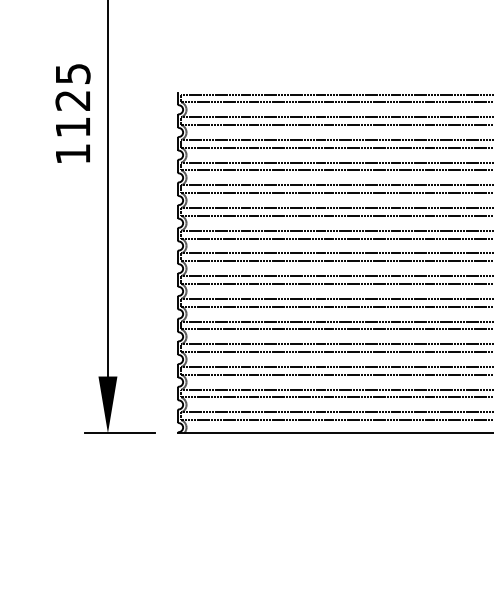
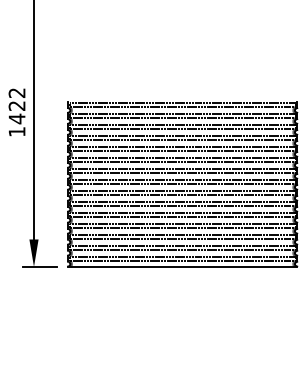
text: (71, 101) -> (16, 106), 1125 -> 1422

